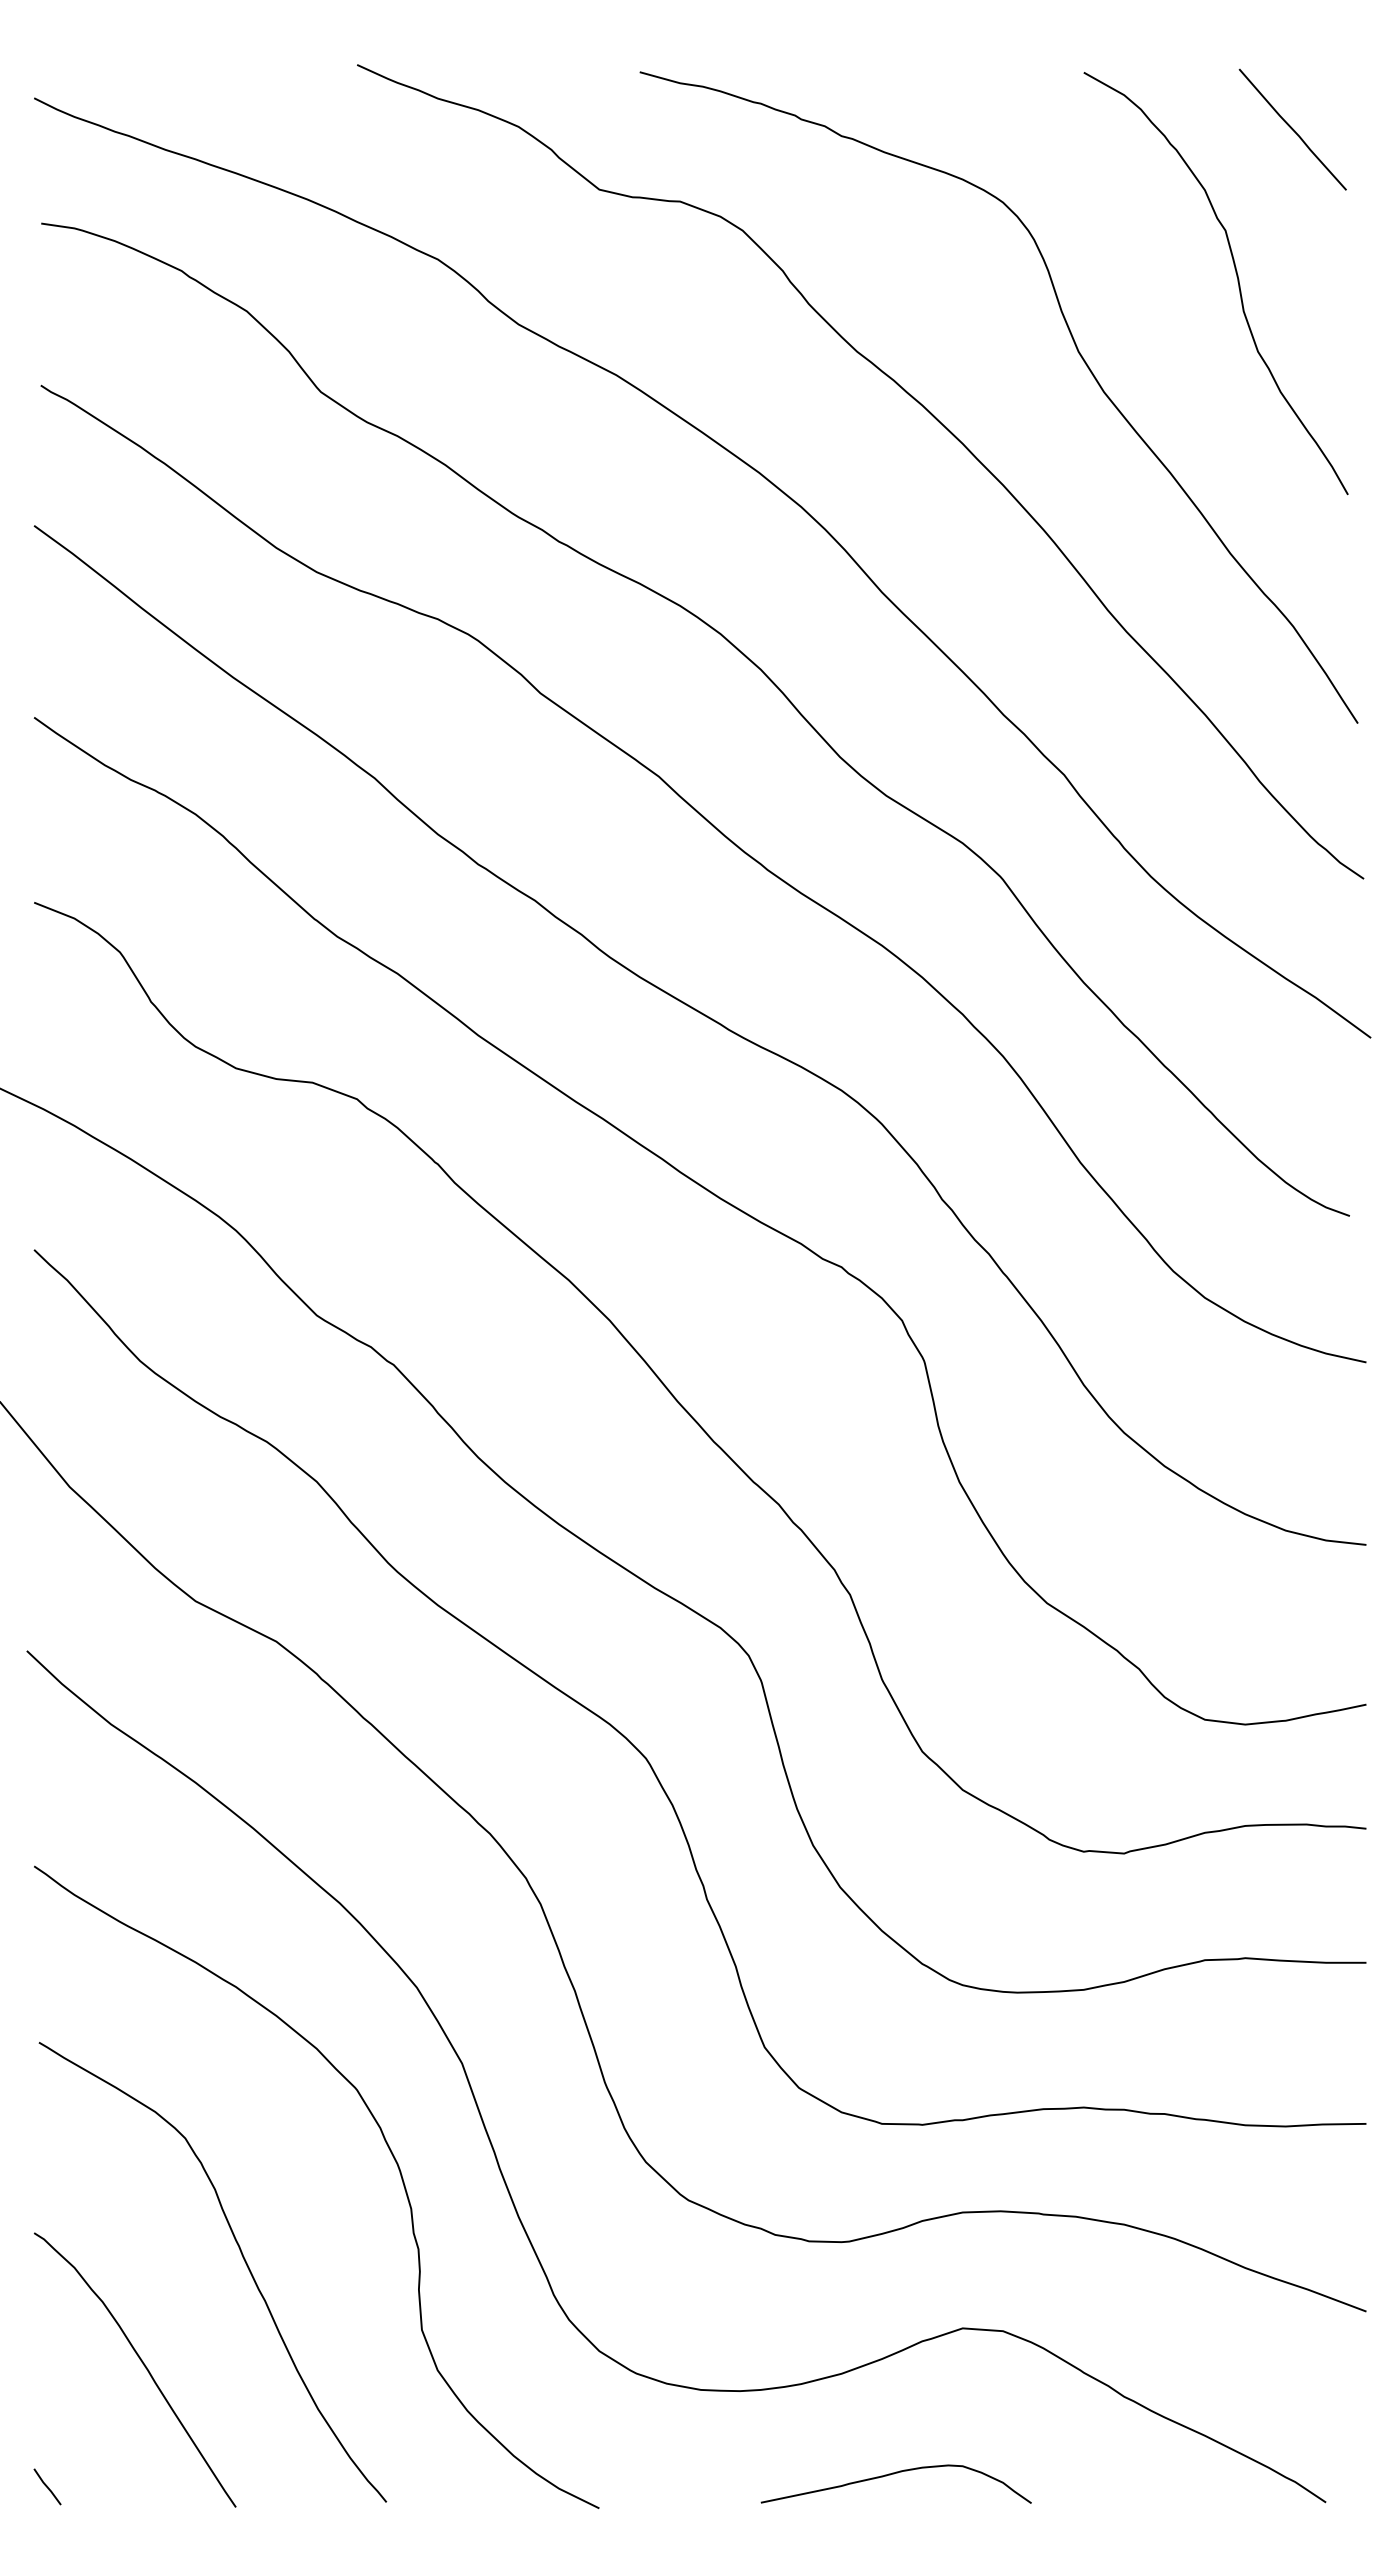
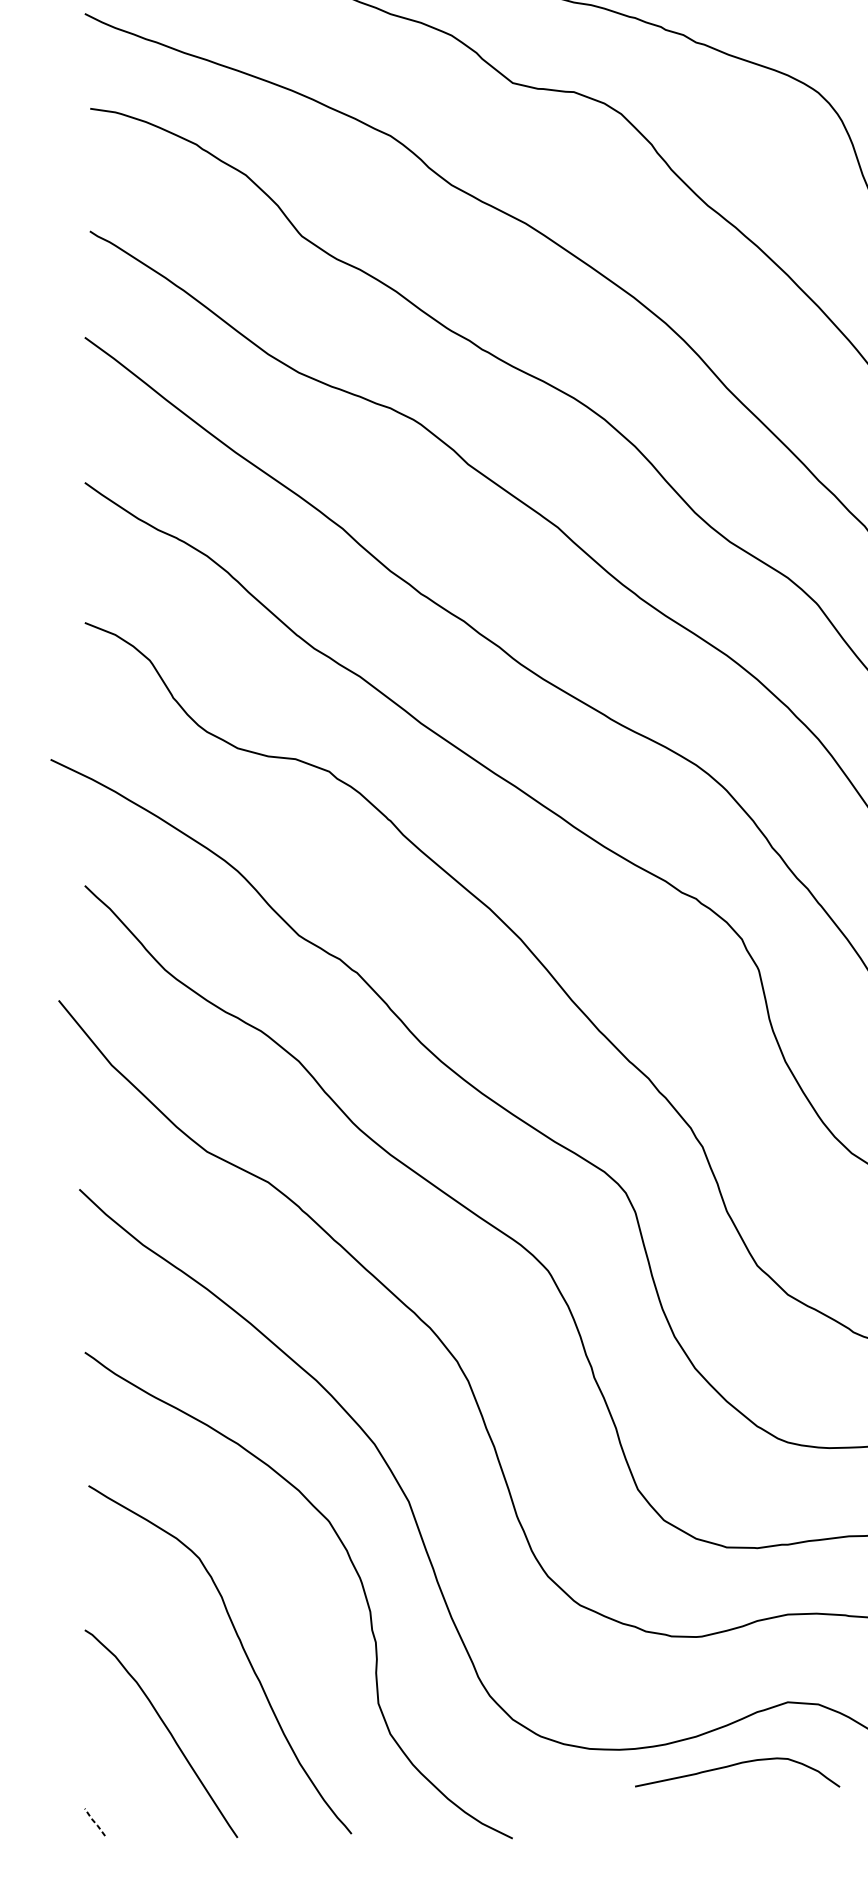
curve: (894, 2474) -> (736, 1765), moved
line: (46, 2486) -> (94, 1822), solid -> dashed

